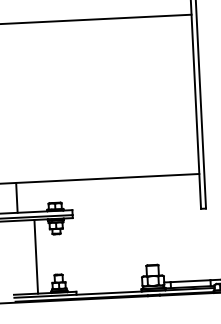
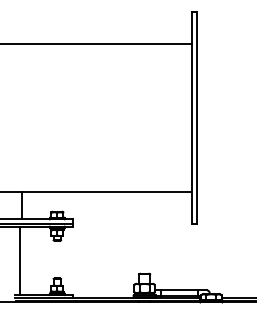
line: (36, 256) -> (19, 260), moved

